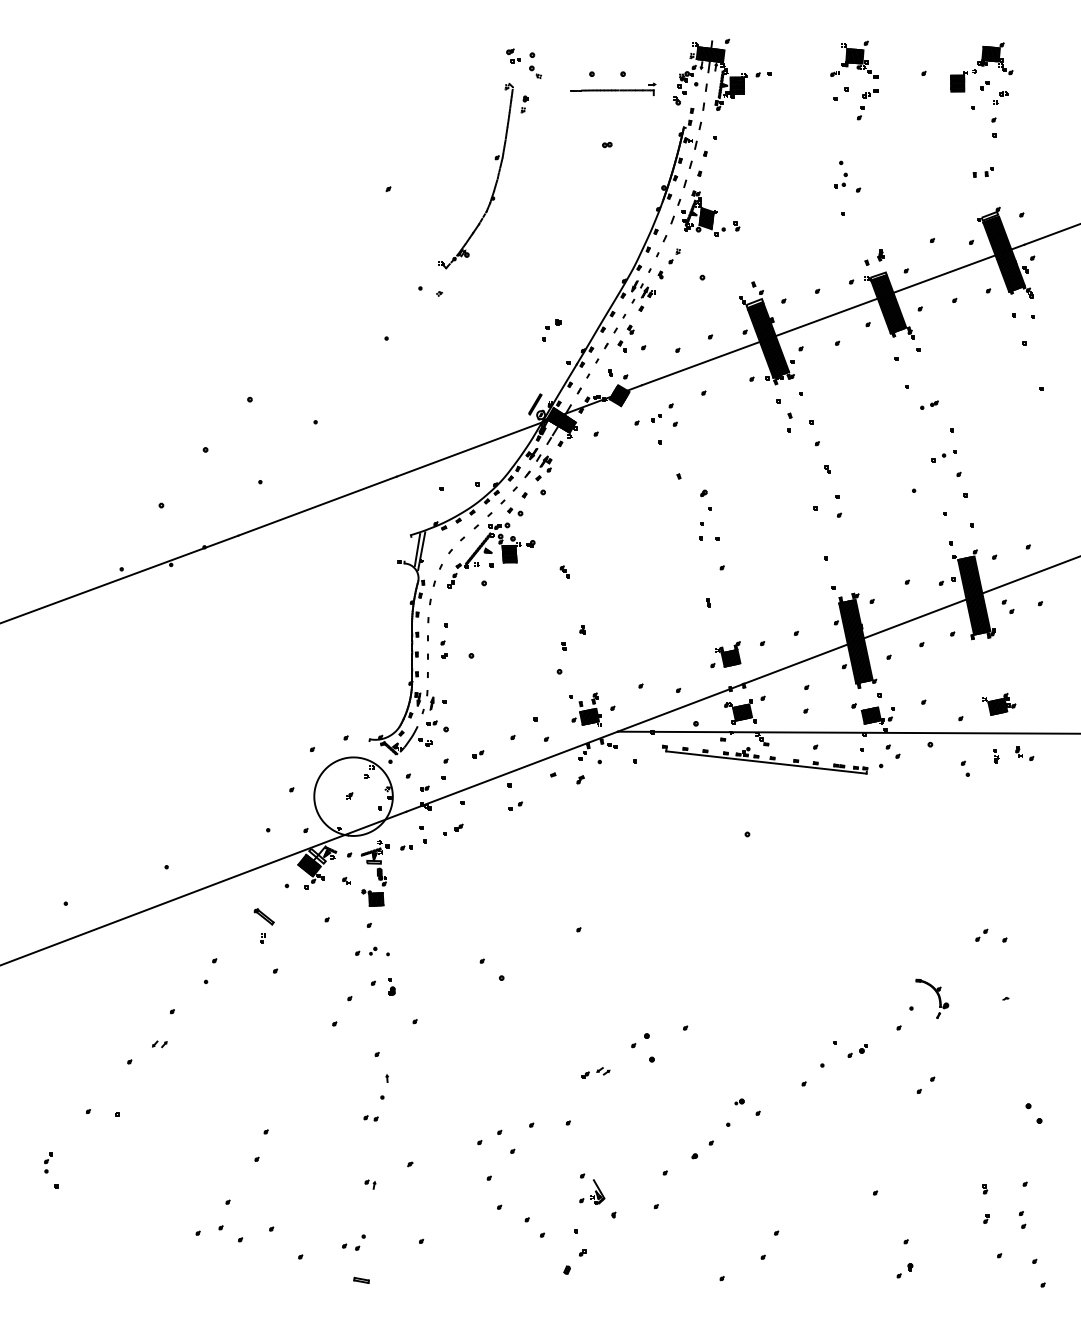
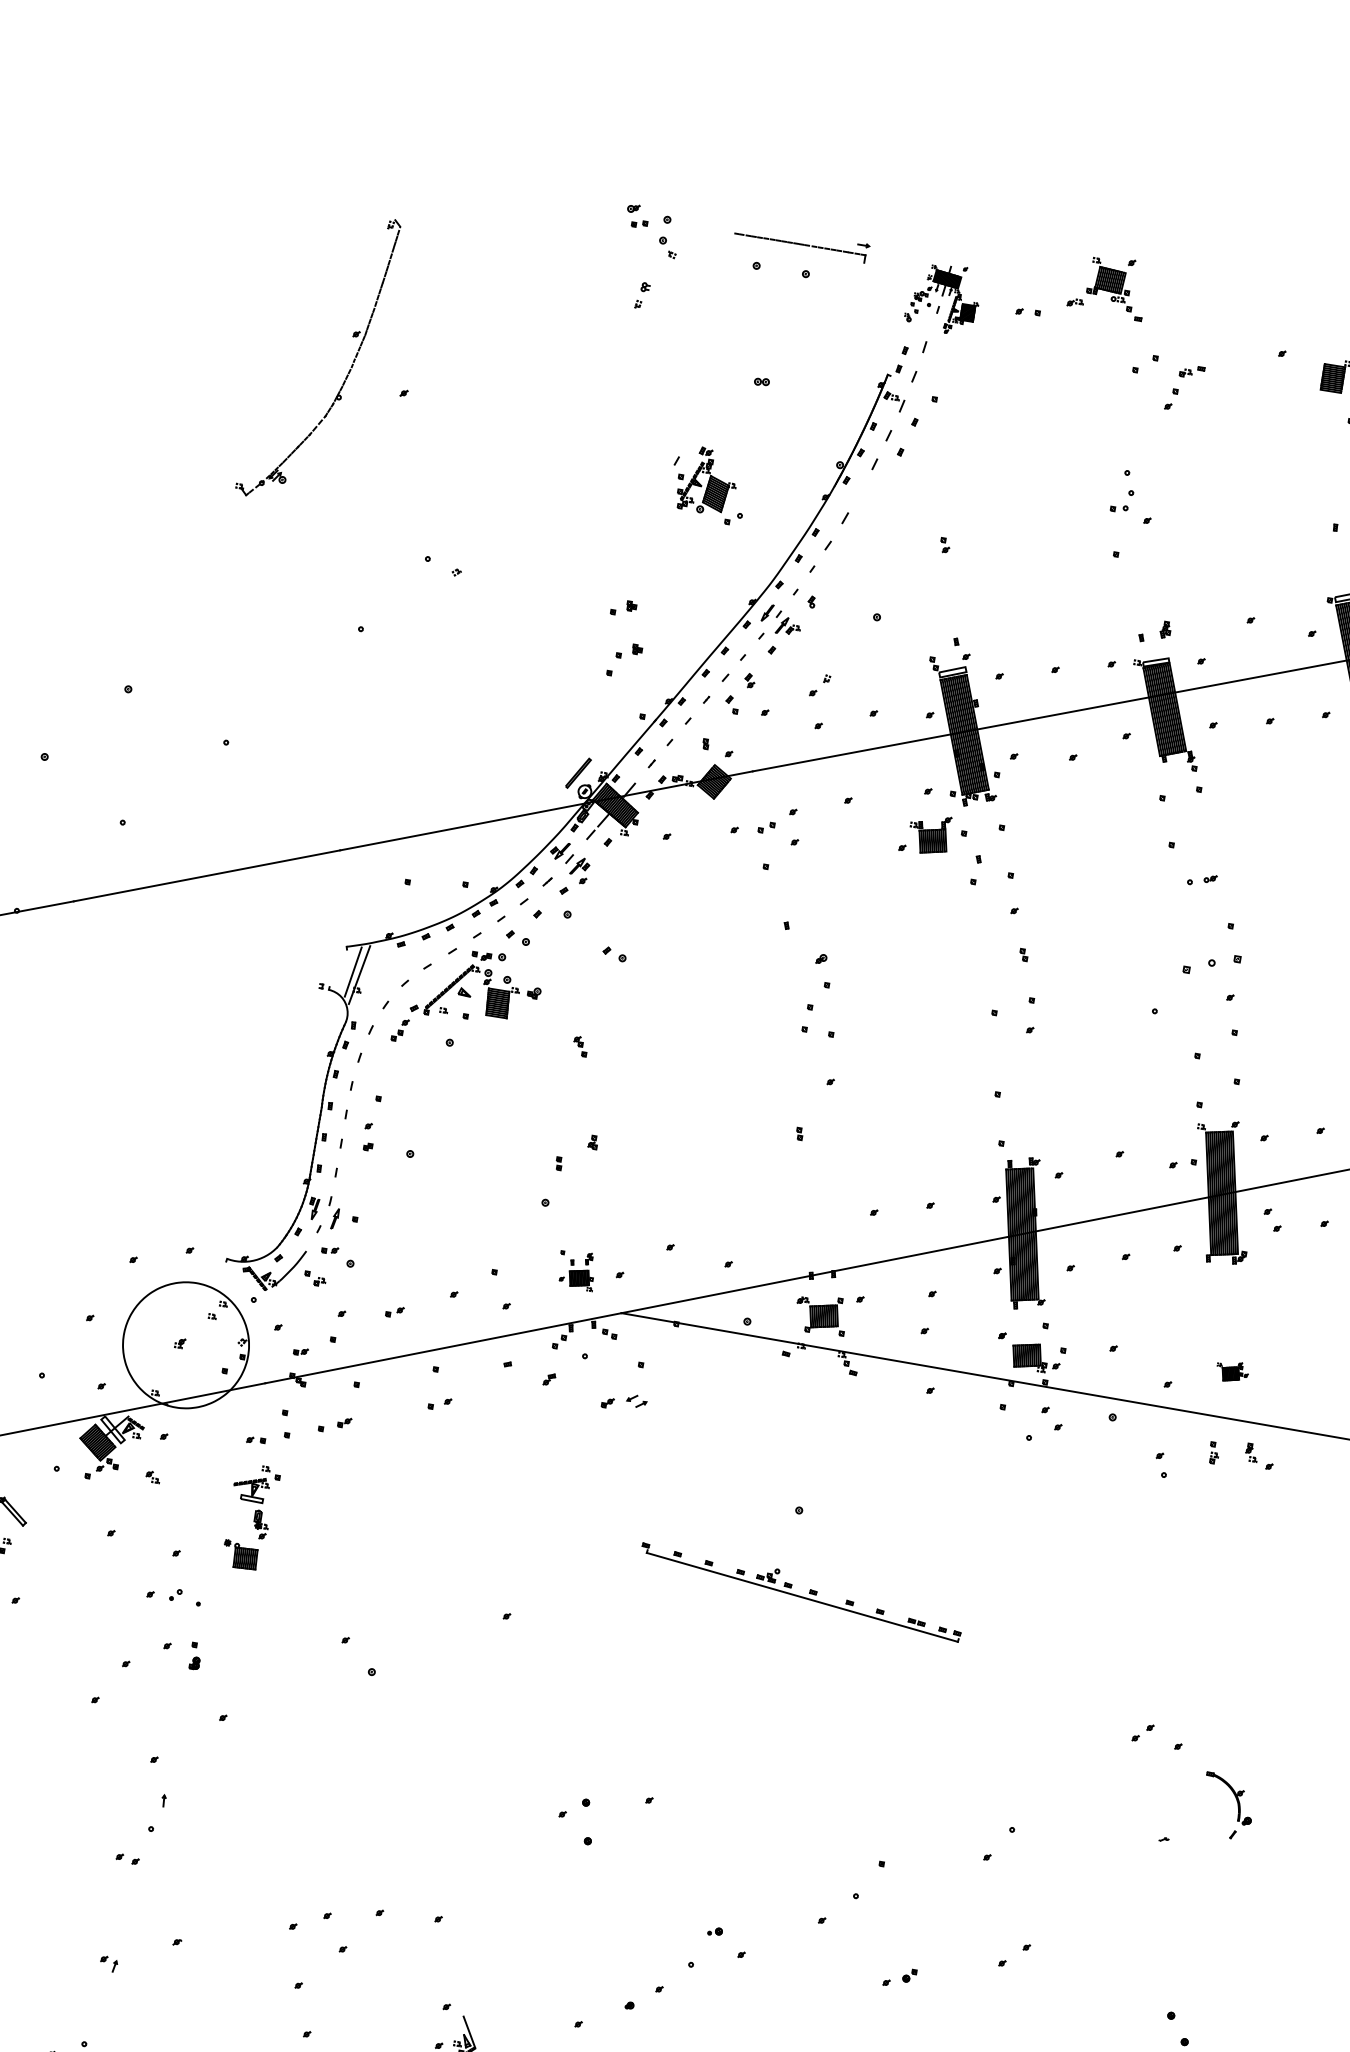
part: (854, 59) -> (1109, 285), moved
part: (710, 74) -> (944, 298), size x0.6
part: (613, 88) -> (802, 241), moved
part: (495, 182) -> (347, 372), moved
part: (701, 213) -> (709, 484), moved
part: (674, 256) -> (819, 685), moved
part: (545, 298) -> (623, 608), added
part: (943, 456) -> (1210, 964), size x1.4
part: (576, 511) -> (615, 953), added
part: (725, 654) -> (925, 833), moved
part: (999, 703) -> (1233, 1370), size x0.6
part: (585, 709) -> (576, 1269), size x0.7
part: (765, 759) -> (801, 1592), moved
part: (374, 873) -> (249, 1516), moved
part: (932, 998) -> (1227, 1806), moved
part: (857, 1050) -> (899, 1976), moved
part: (595, 1072) -> (624, 1401), moved

